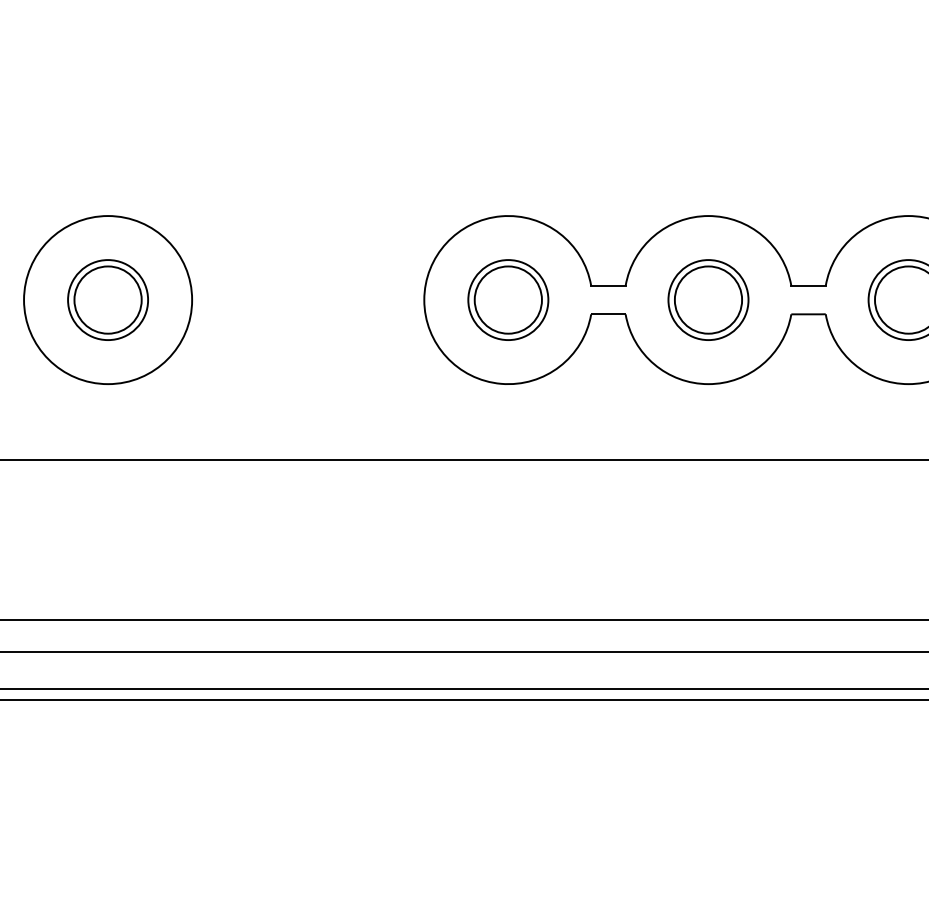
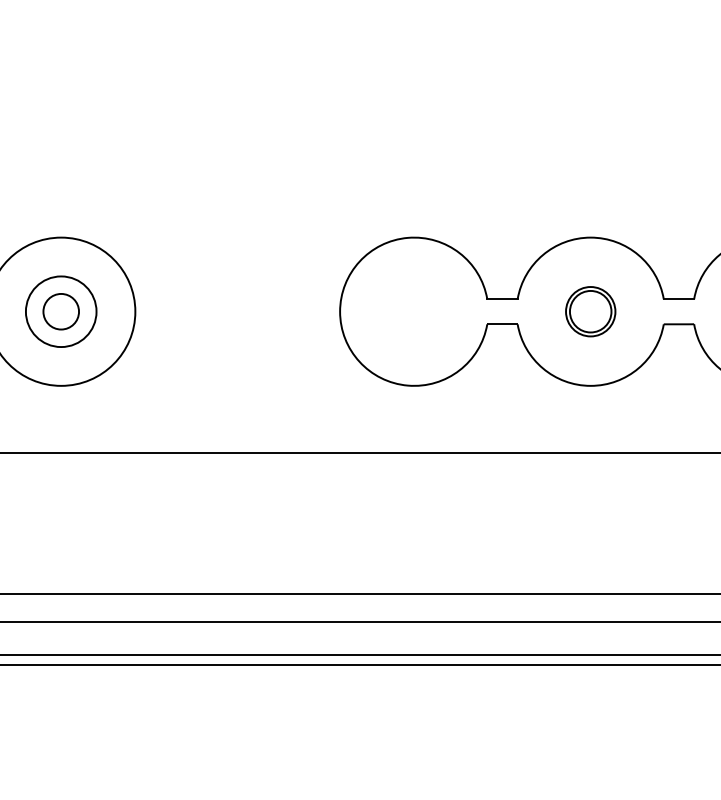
circle: (107, 299) -> (60, 311), size x0.6
part: (508, 299) -> (414, 311), removed
part: (708, 299) -> (590, 311), size x0.7

